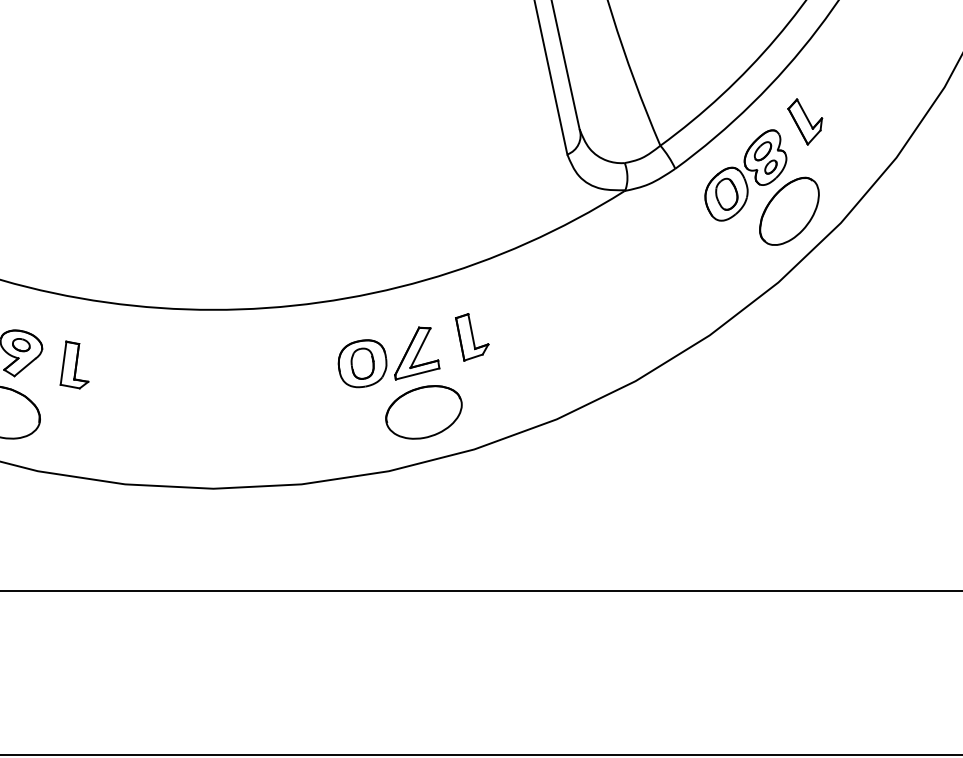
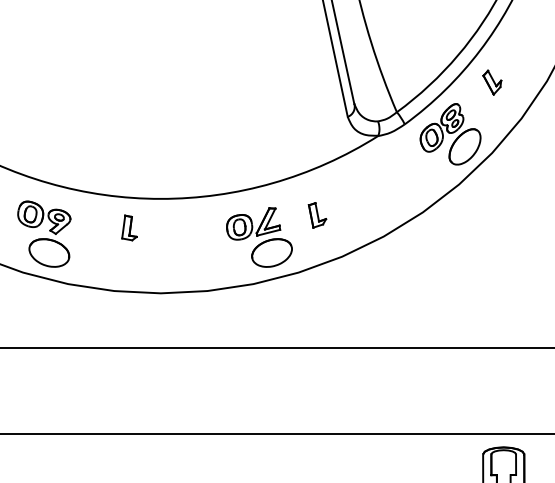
part: (805, 121) -> (492, 82), moved
part: (472, 337) -> (317, 215), moved
part: (74, 364) -> (129, 227), moved

